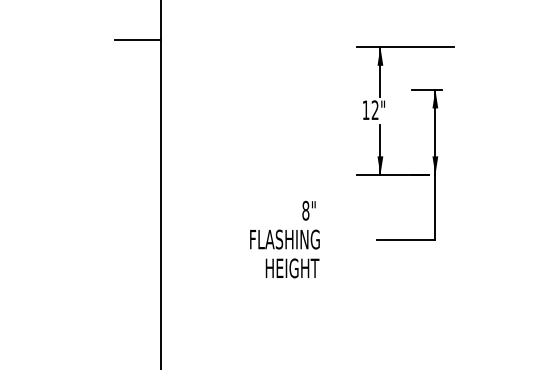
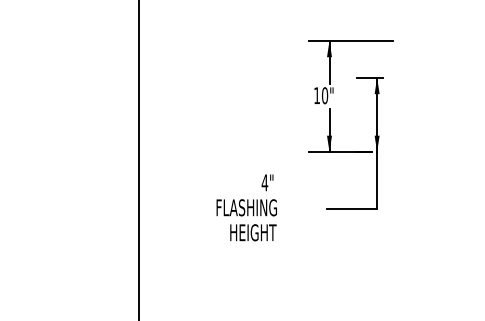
line: (138, 39) -> (119, 34), removed
text: (375, 109) -> (325, 95), 12" -> 10"
text: (305, 210) -> (264, 182), 8" -> 4"

